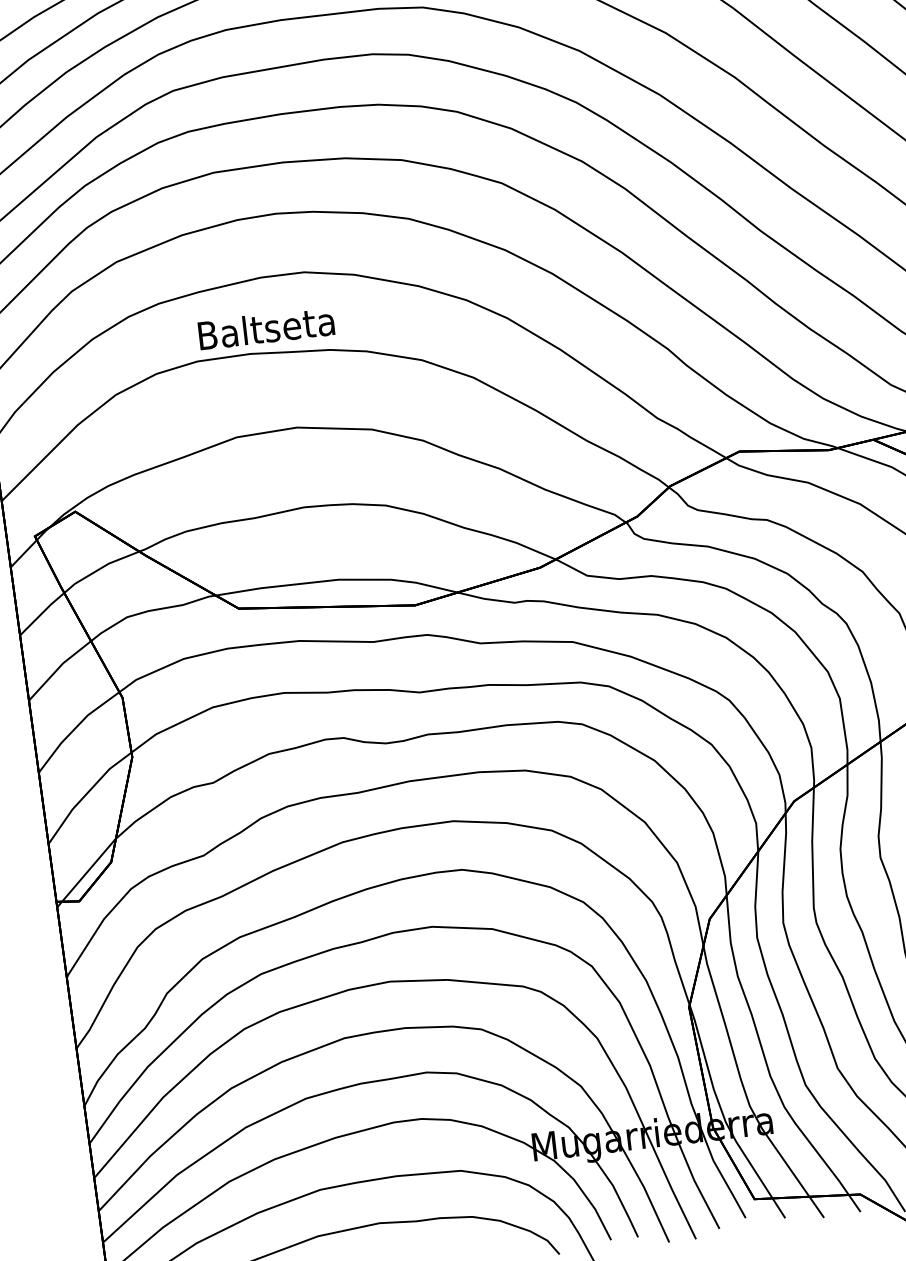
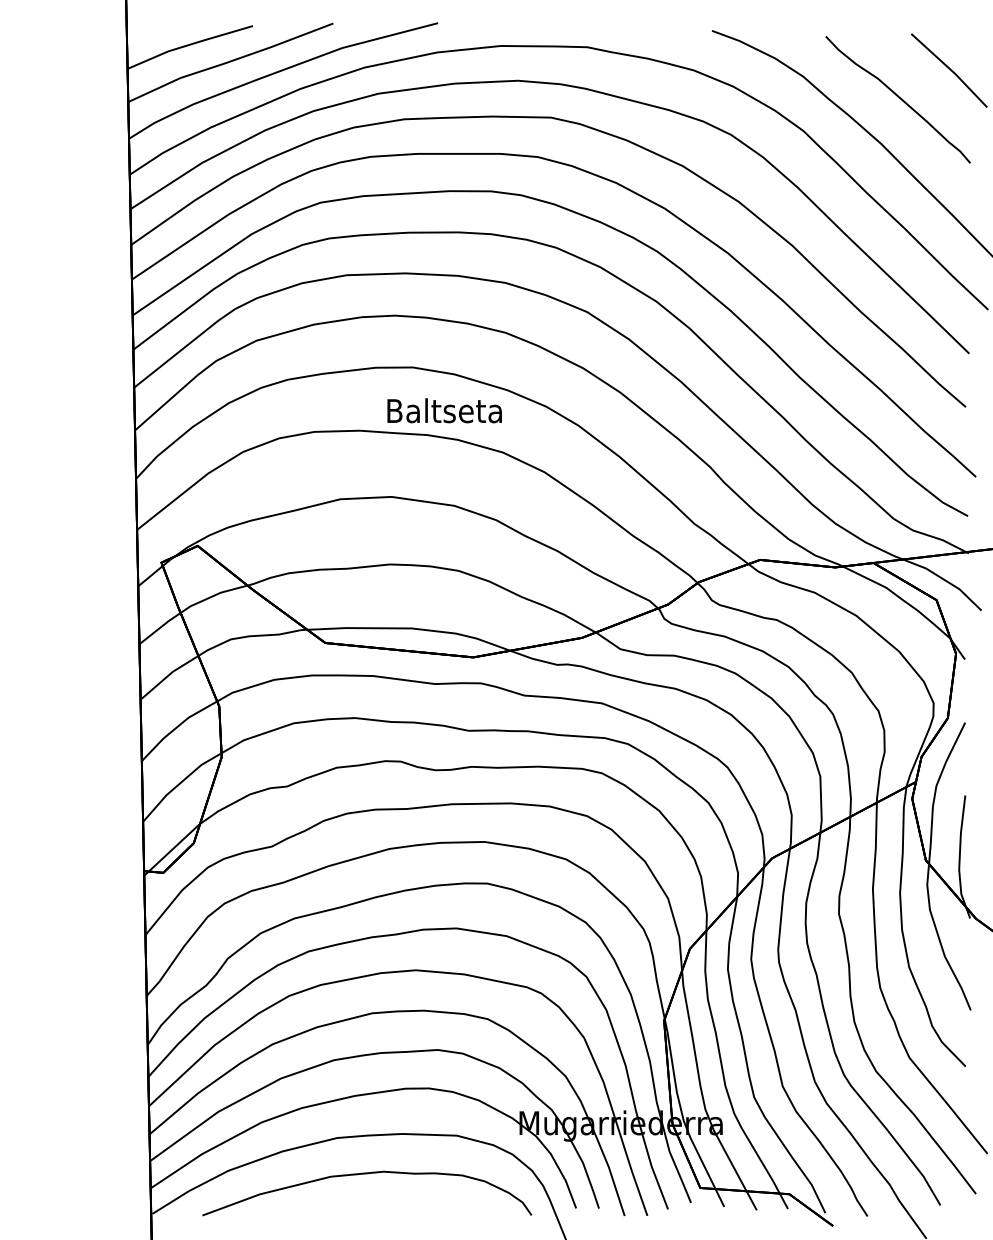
text: (266, 328) -> (444, 410), moved

